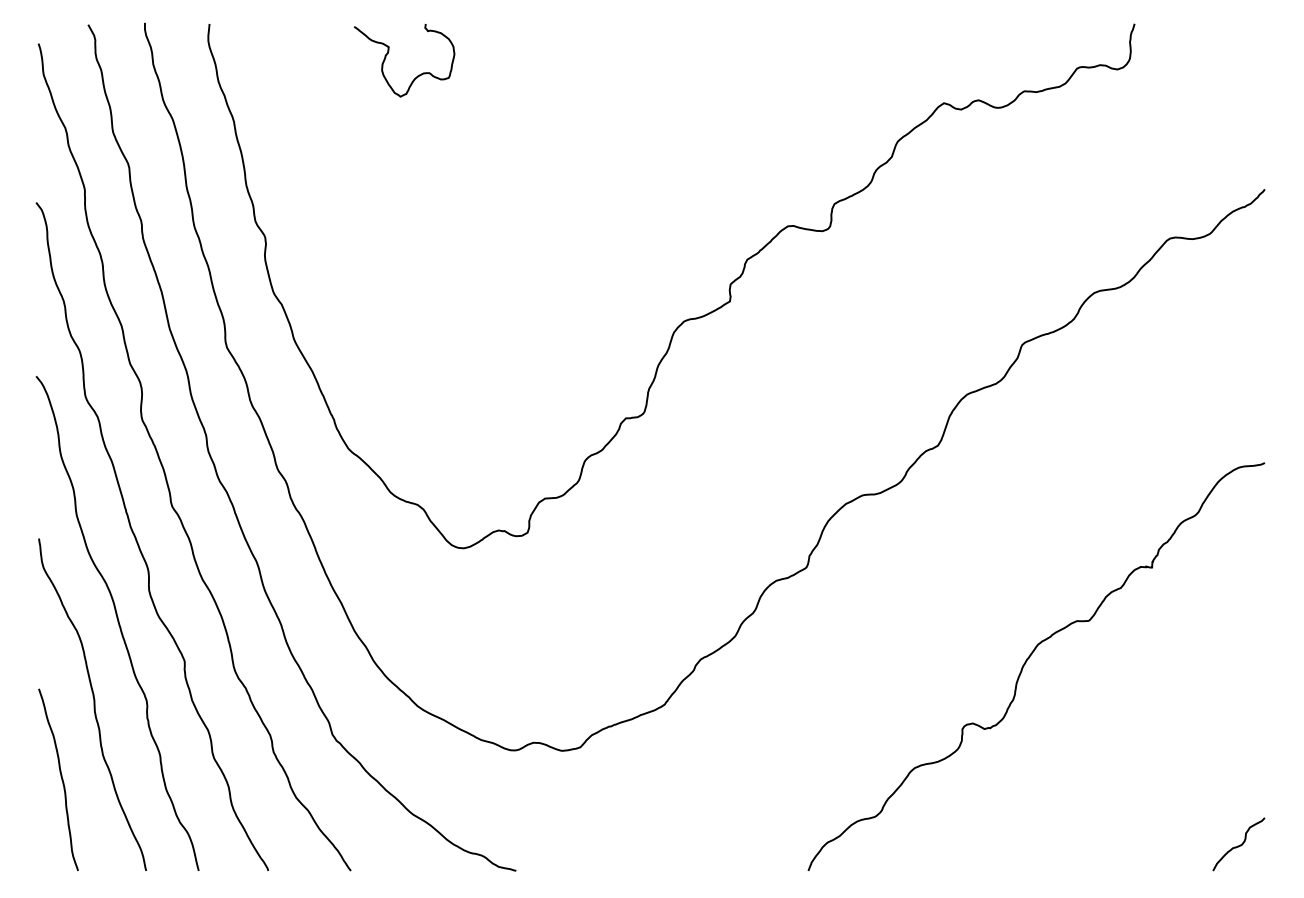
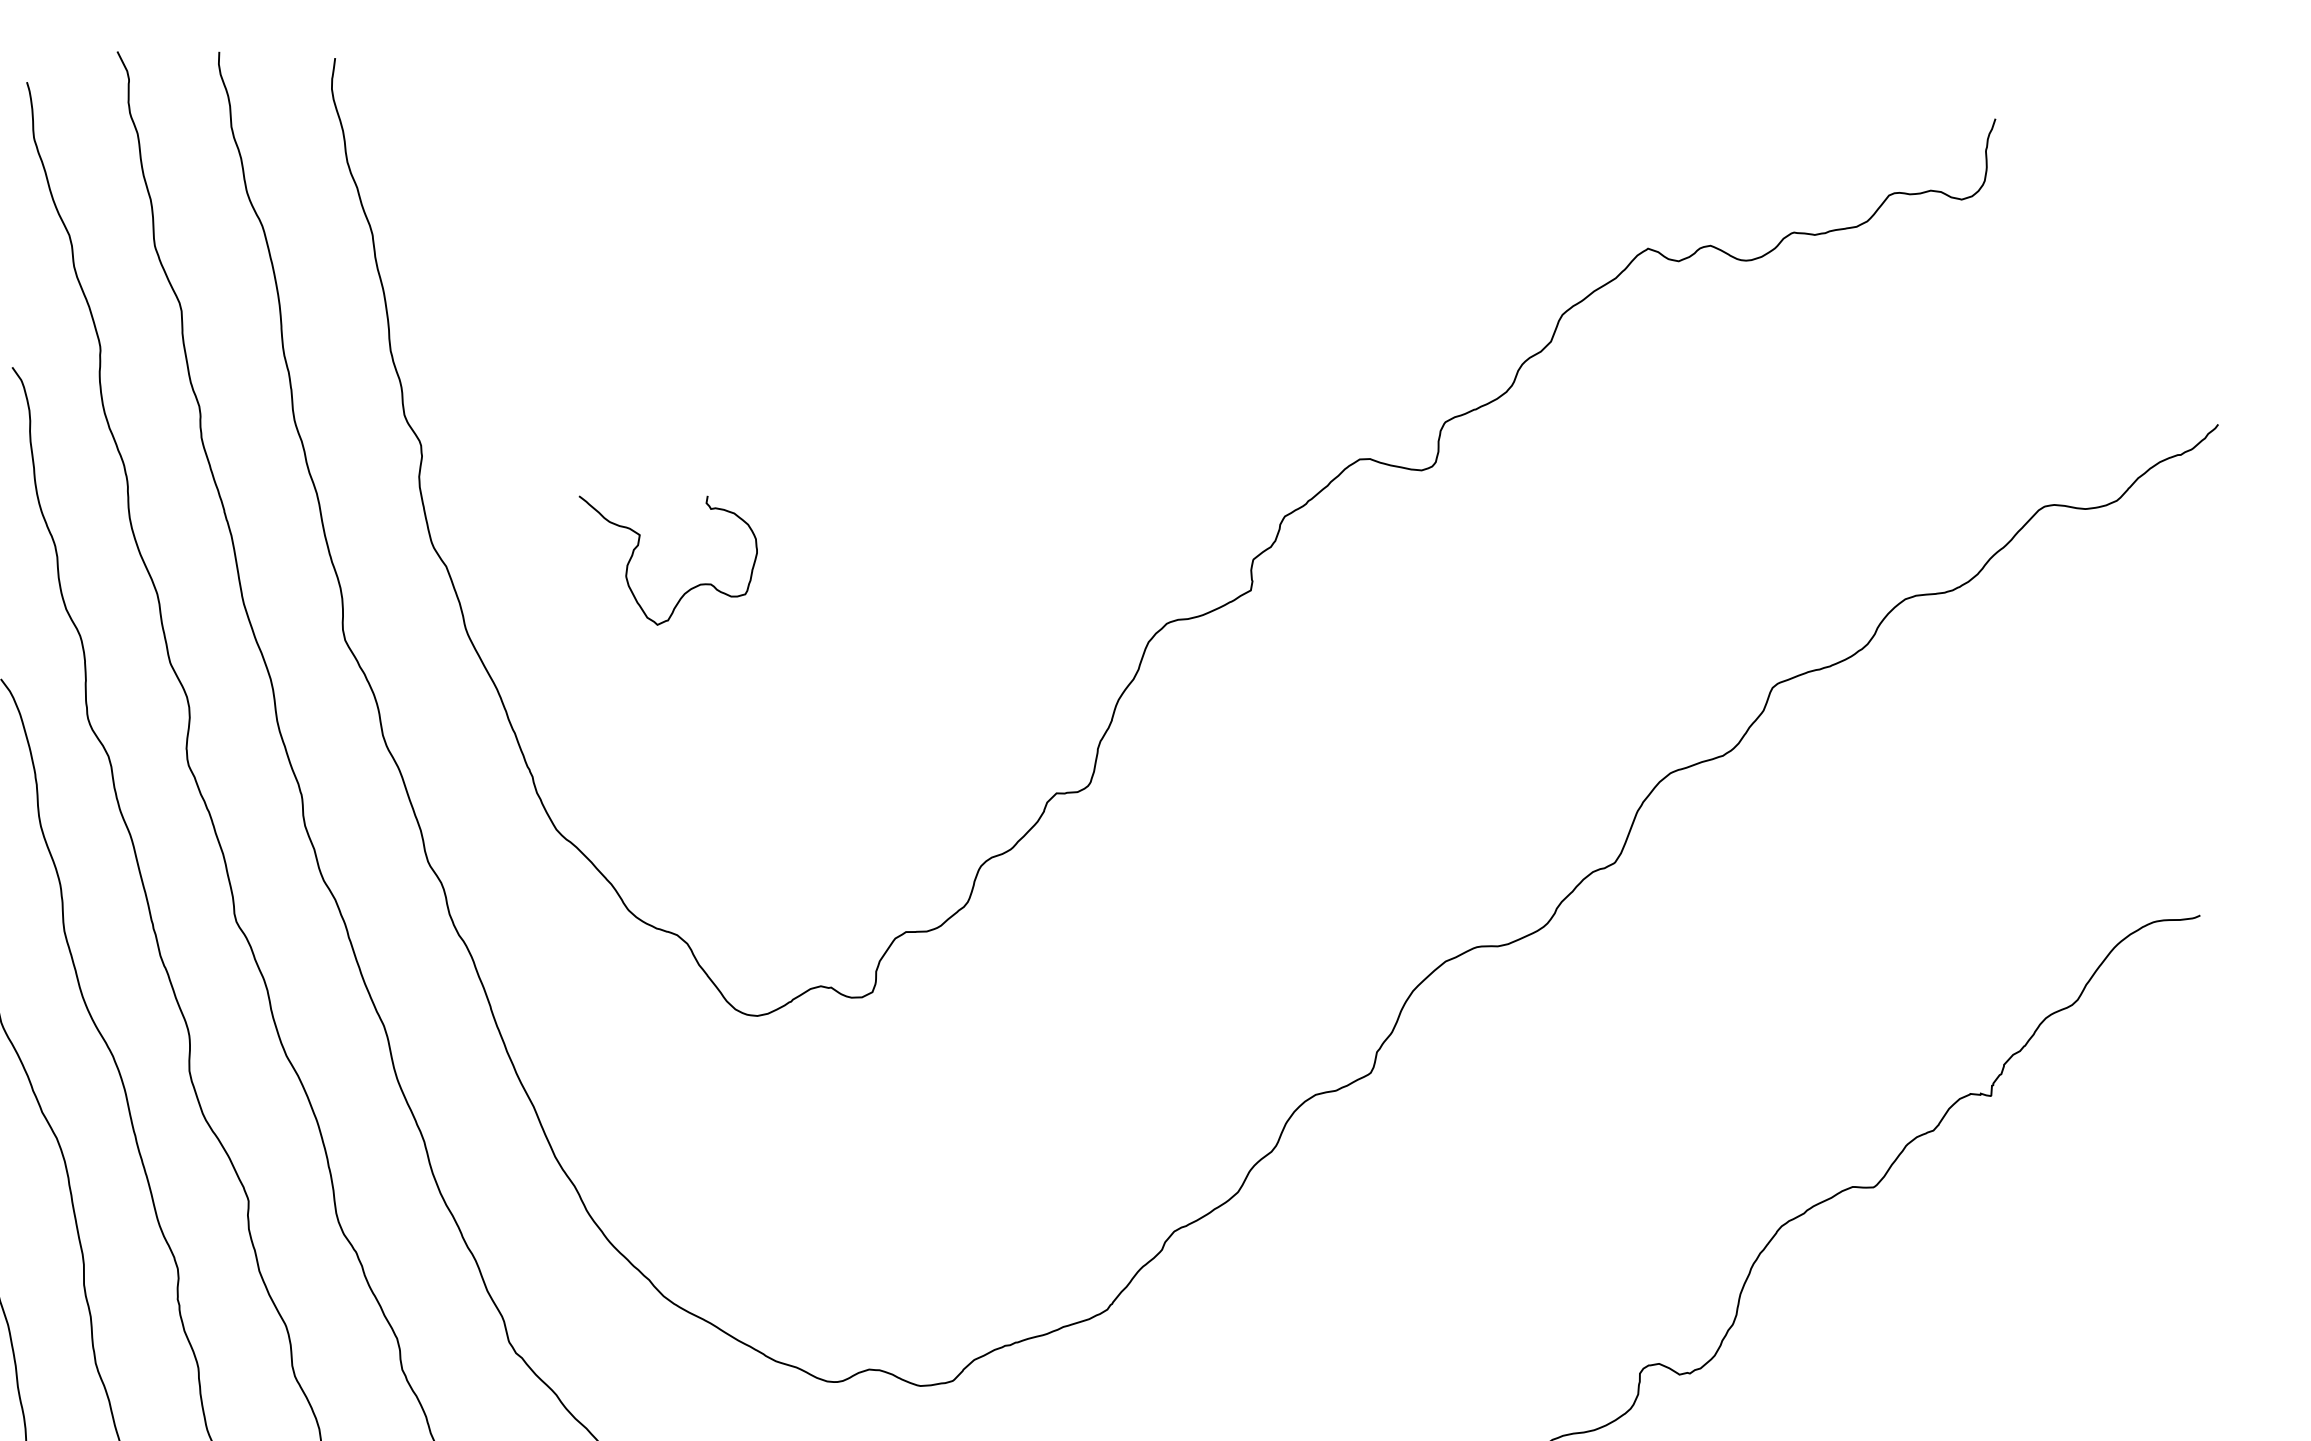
curve: (388, 53) -> (638, 546), moved

